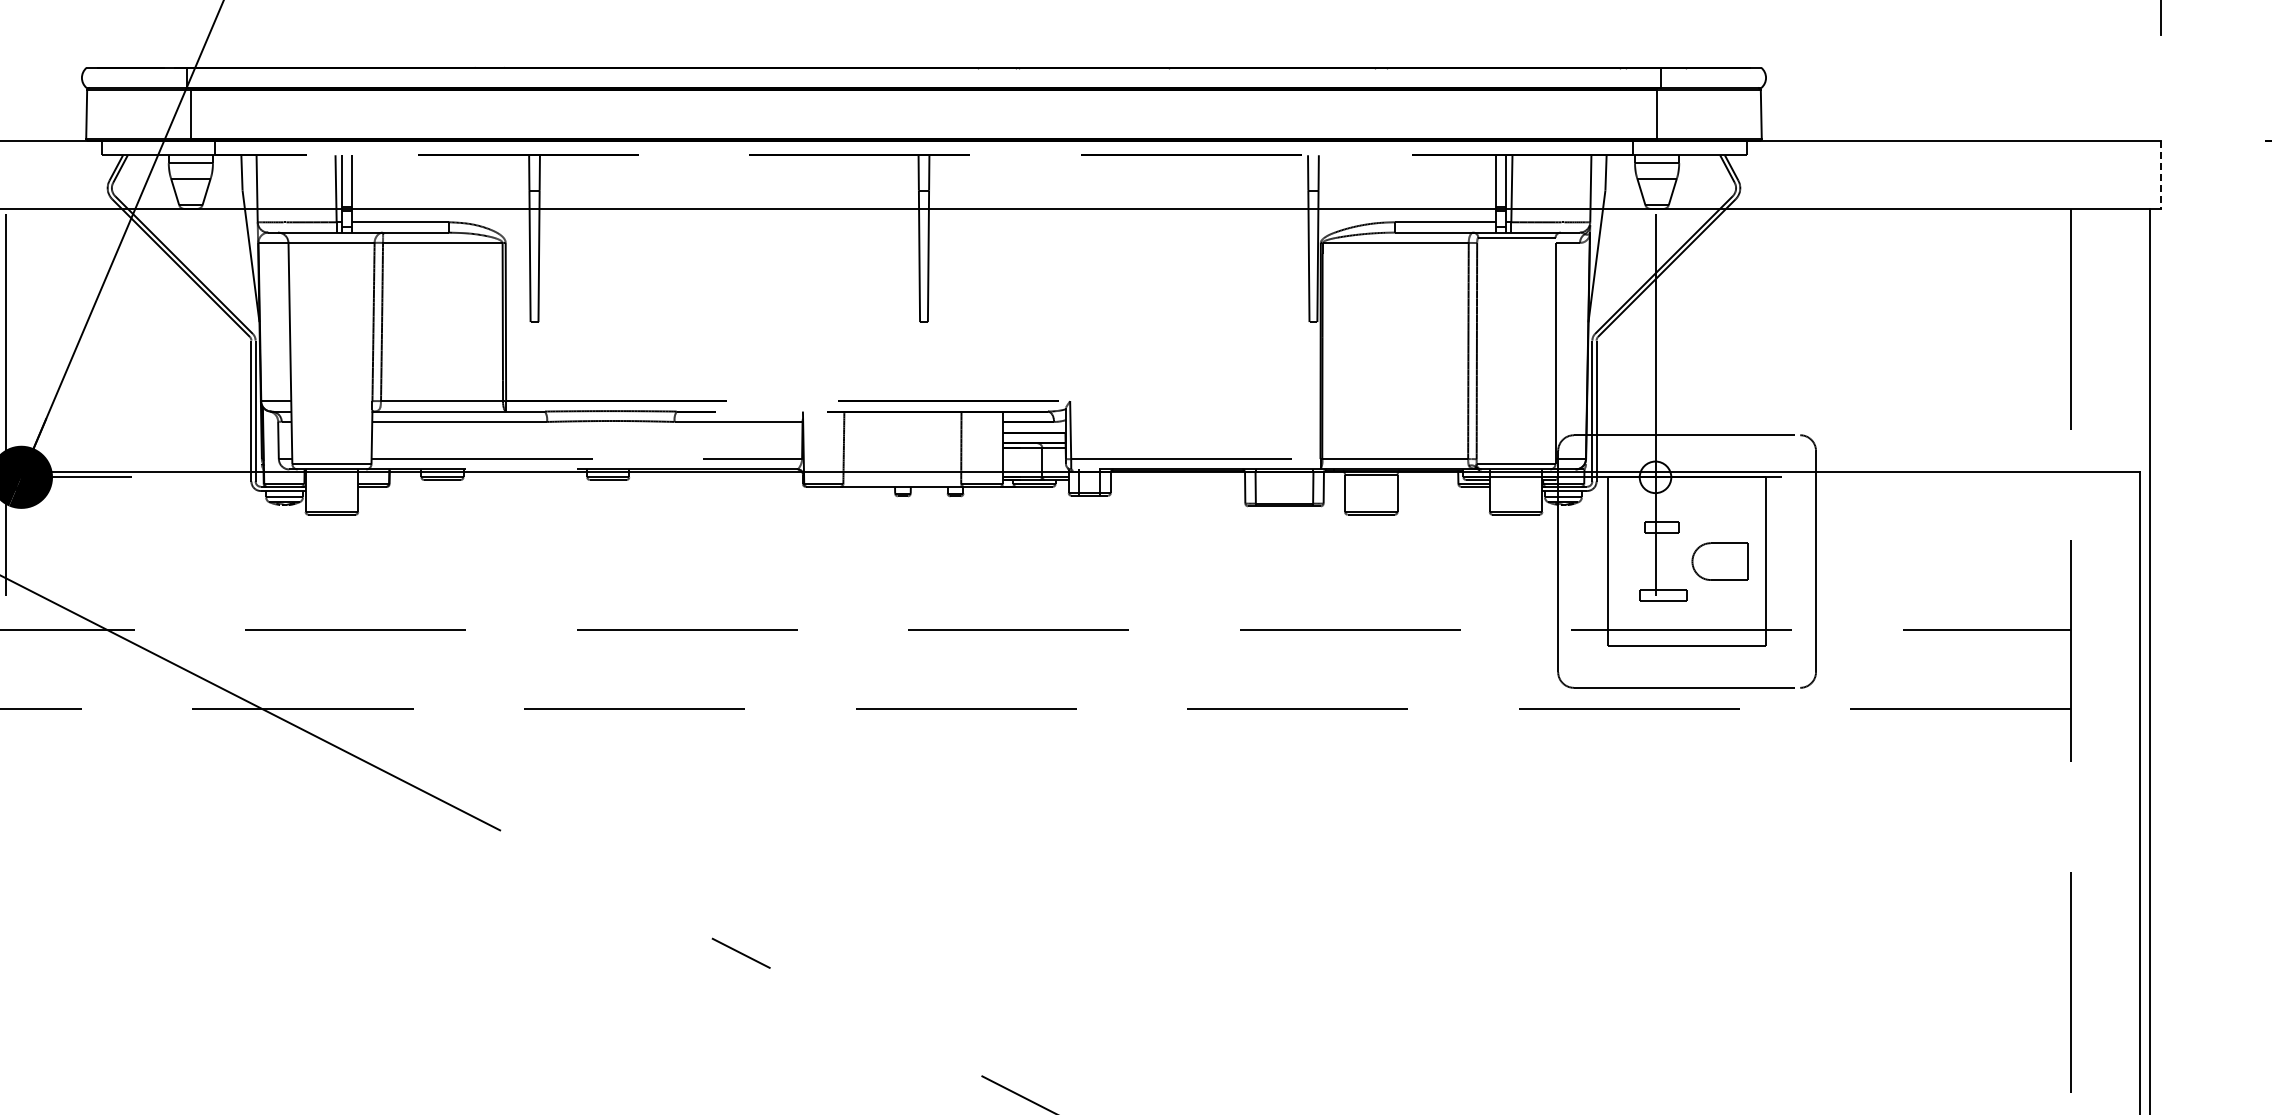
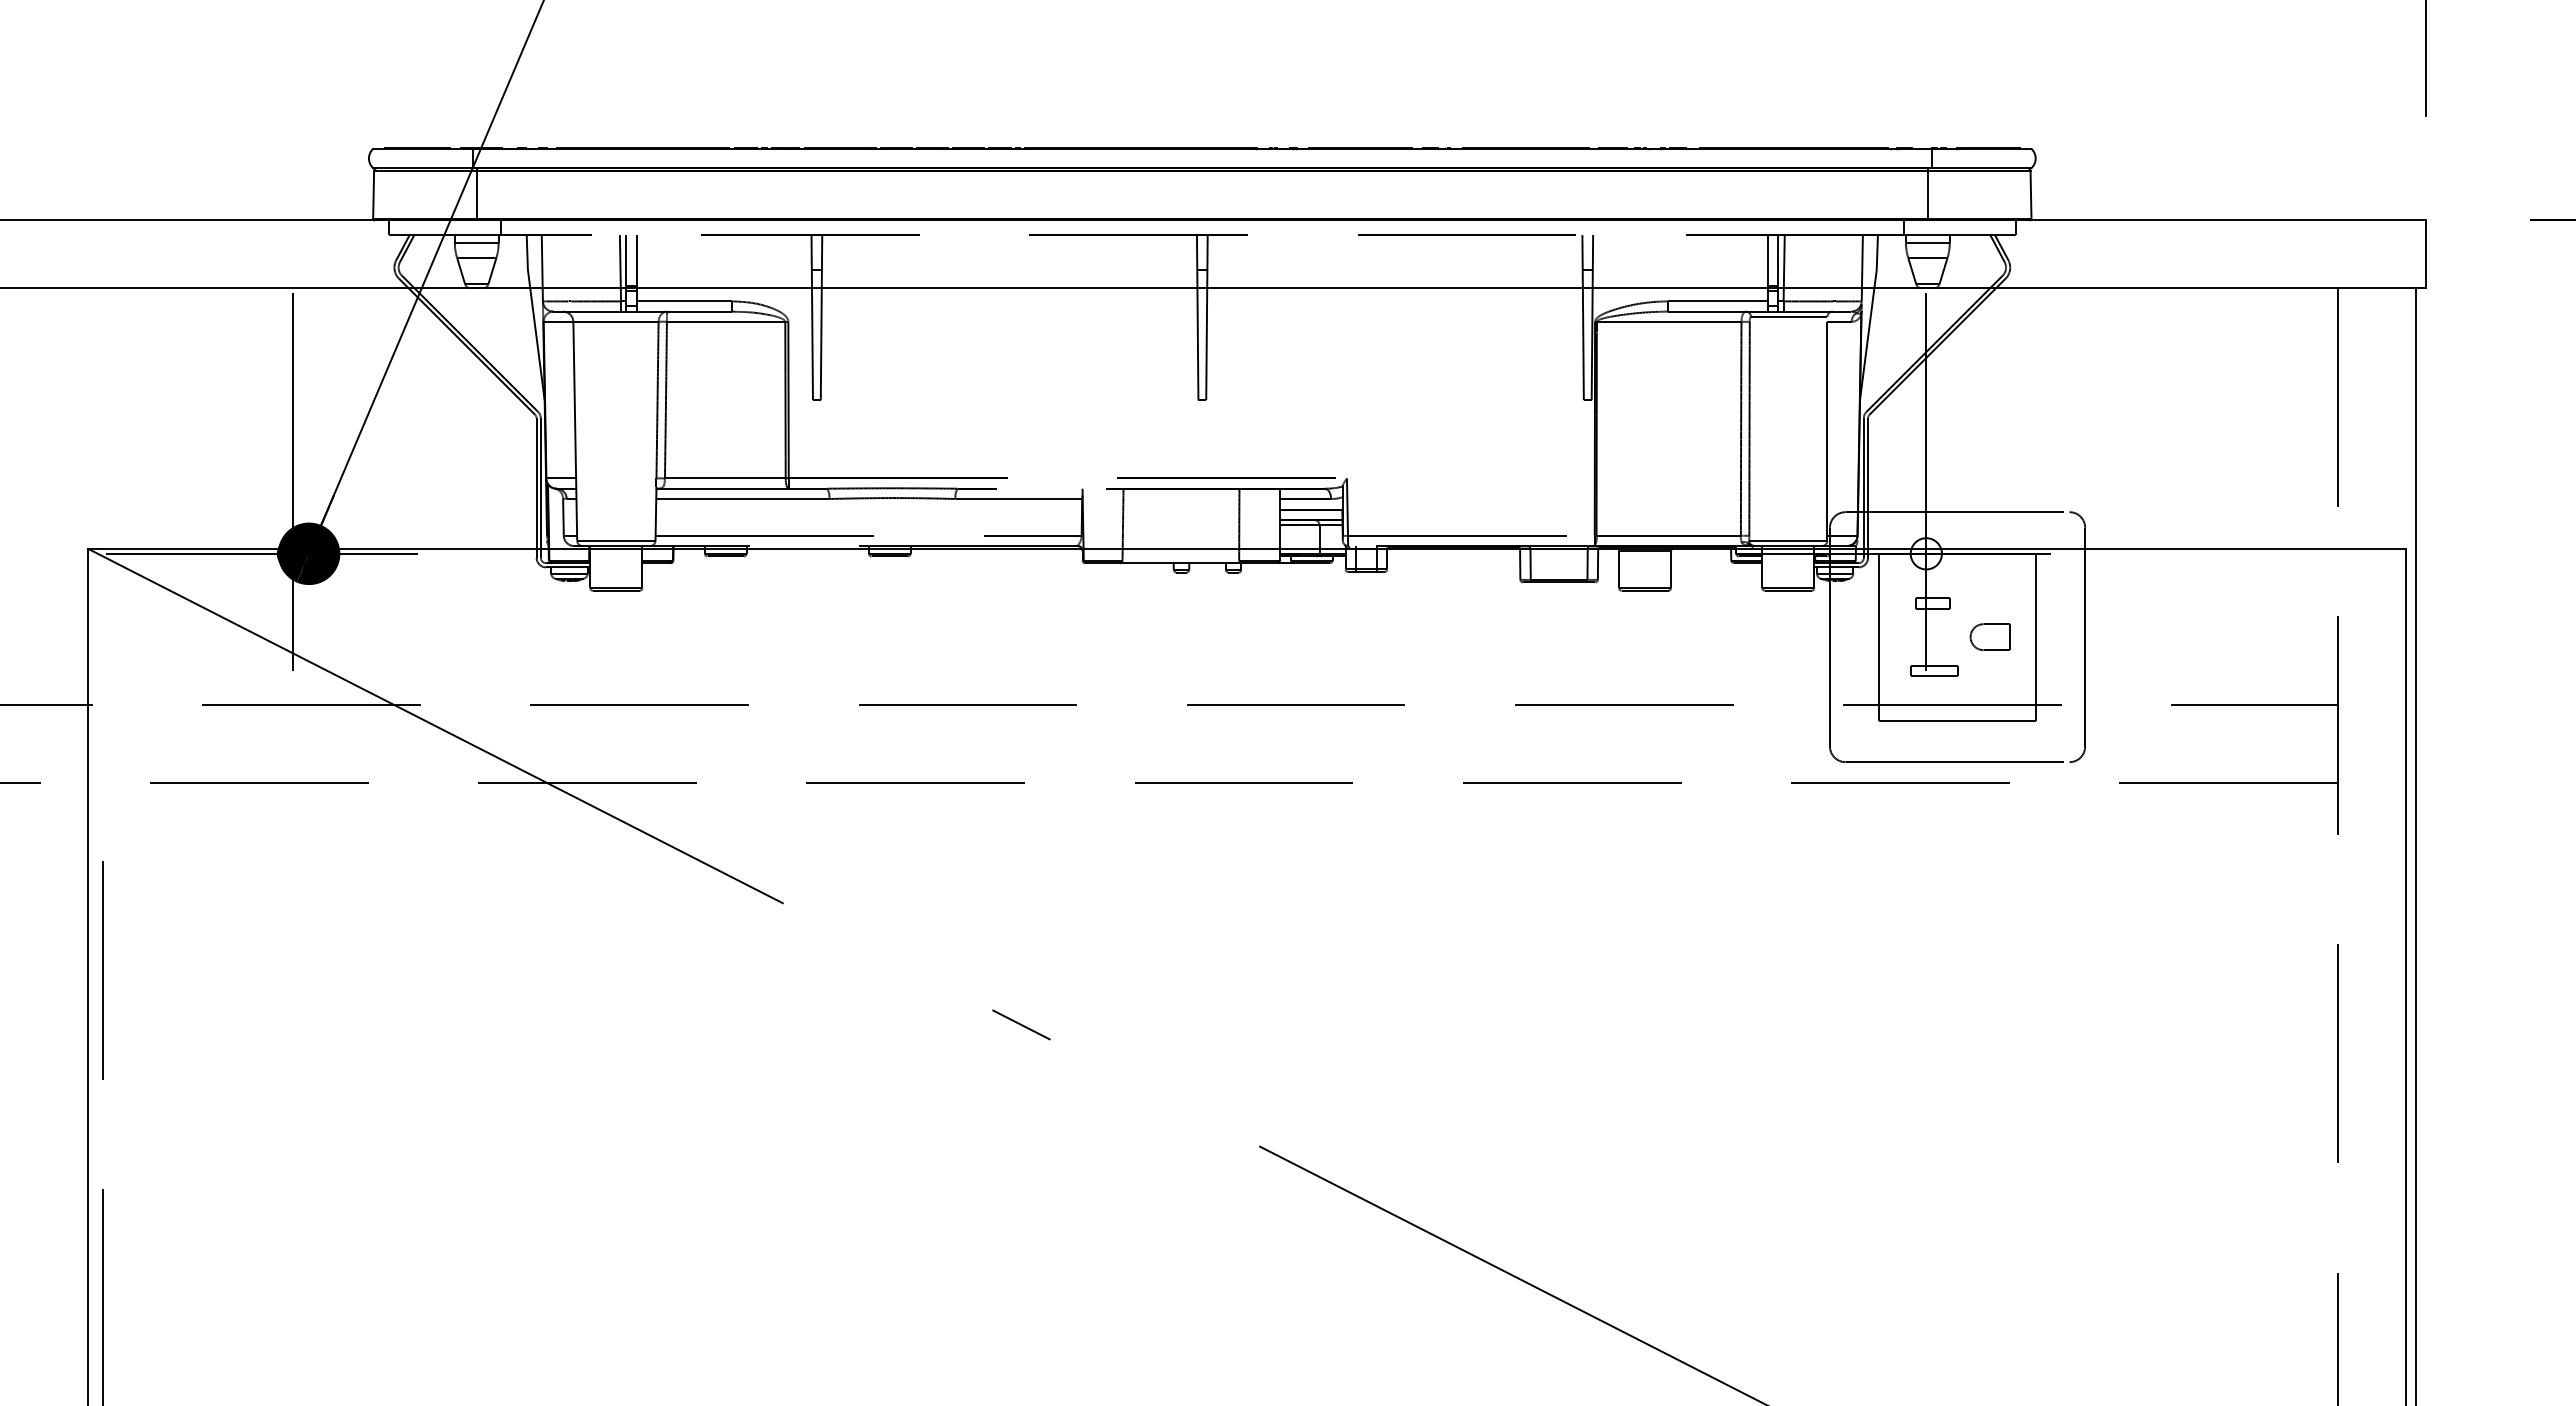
line: (2160, 174) -> (2426, 254), dashed -> solid
part: (1719, 560) -> (1989, 636), size x0.71

